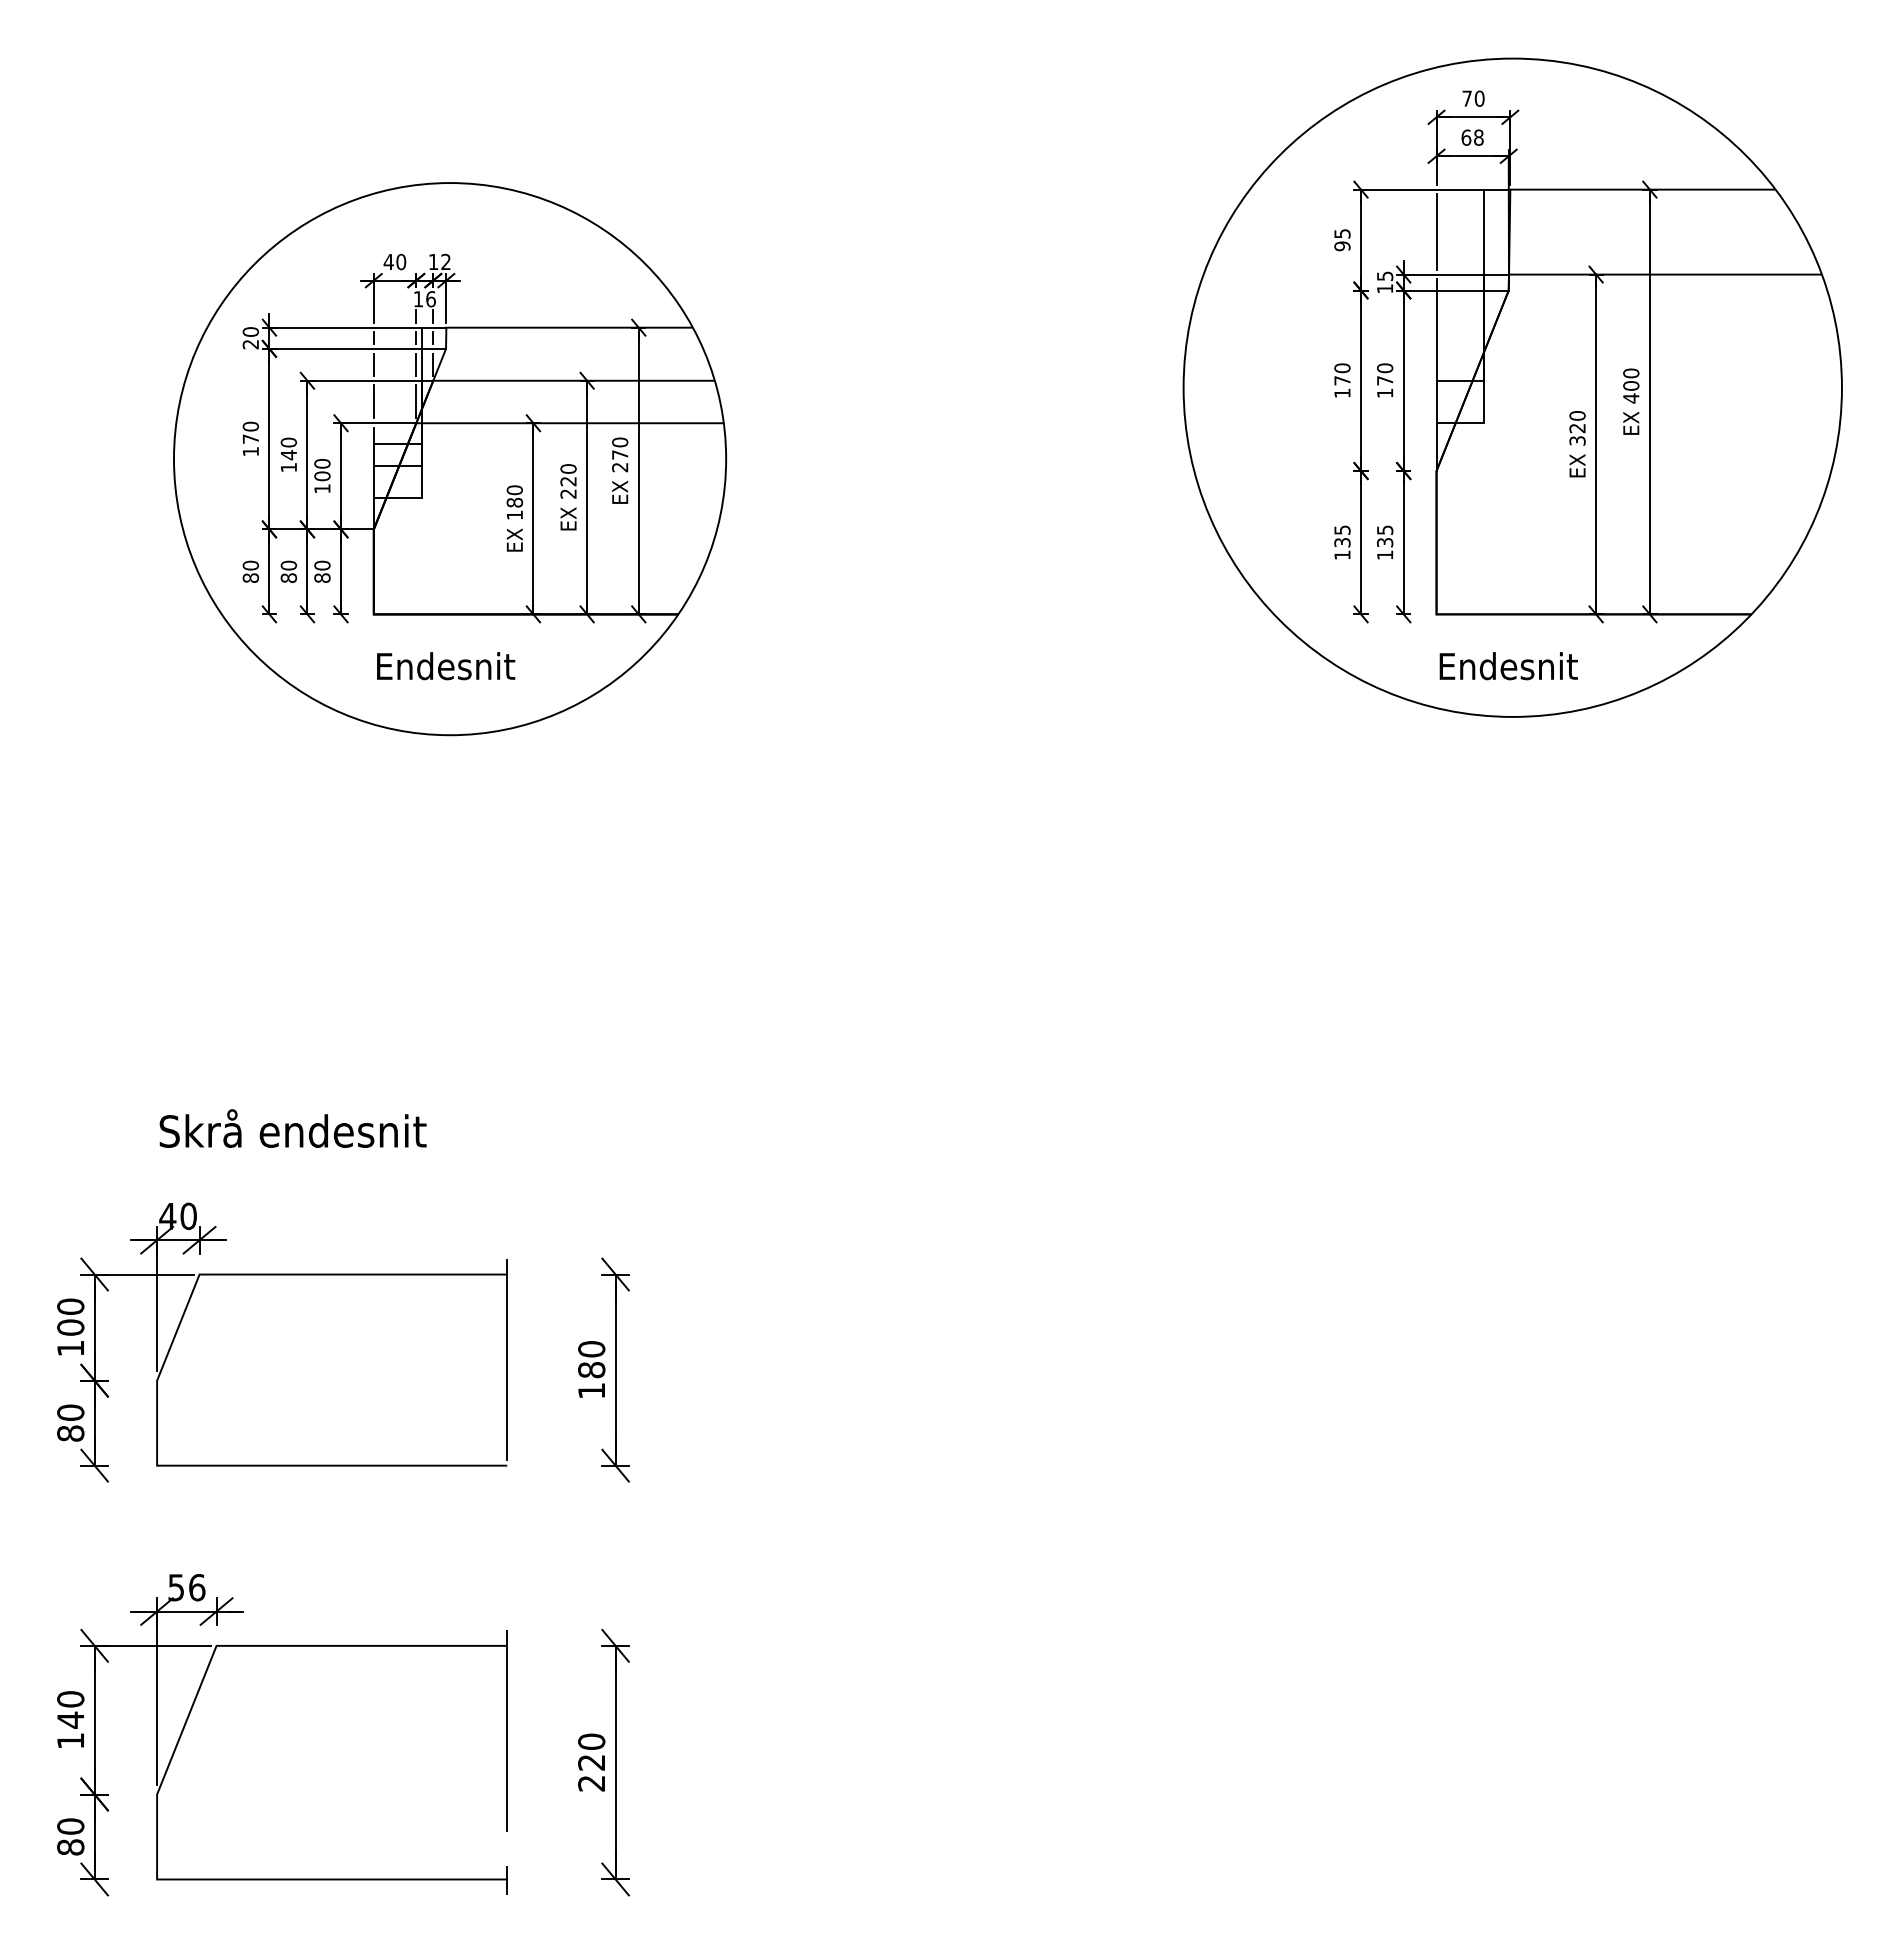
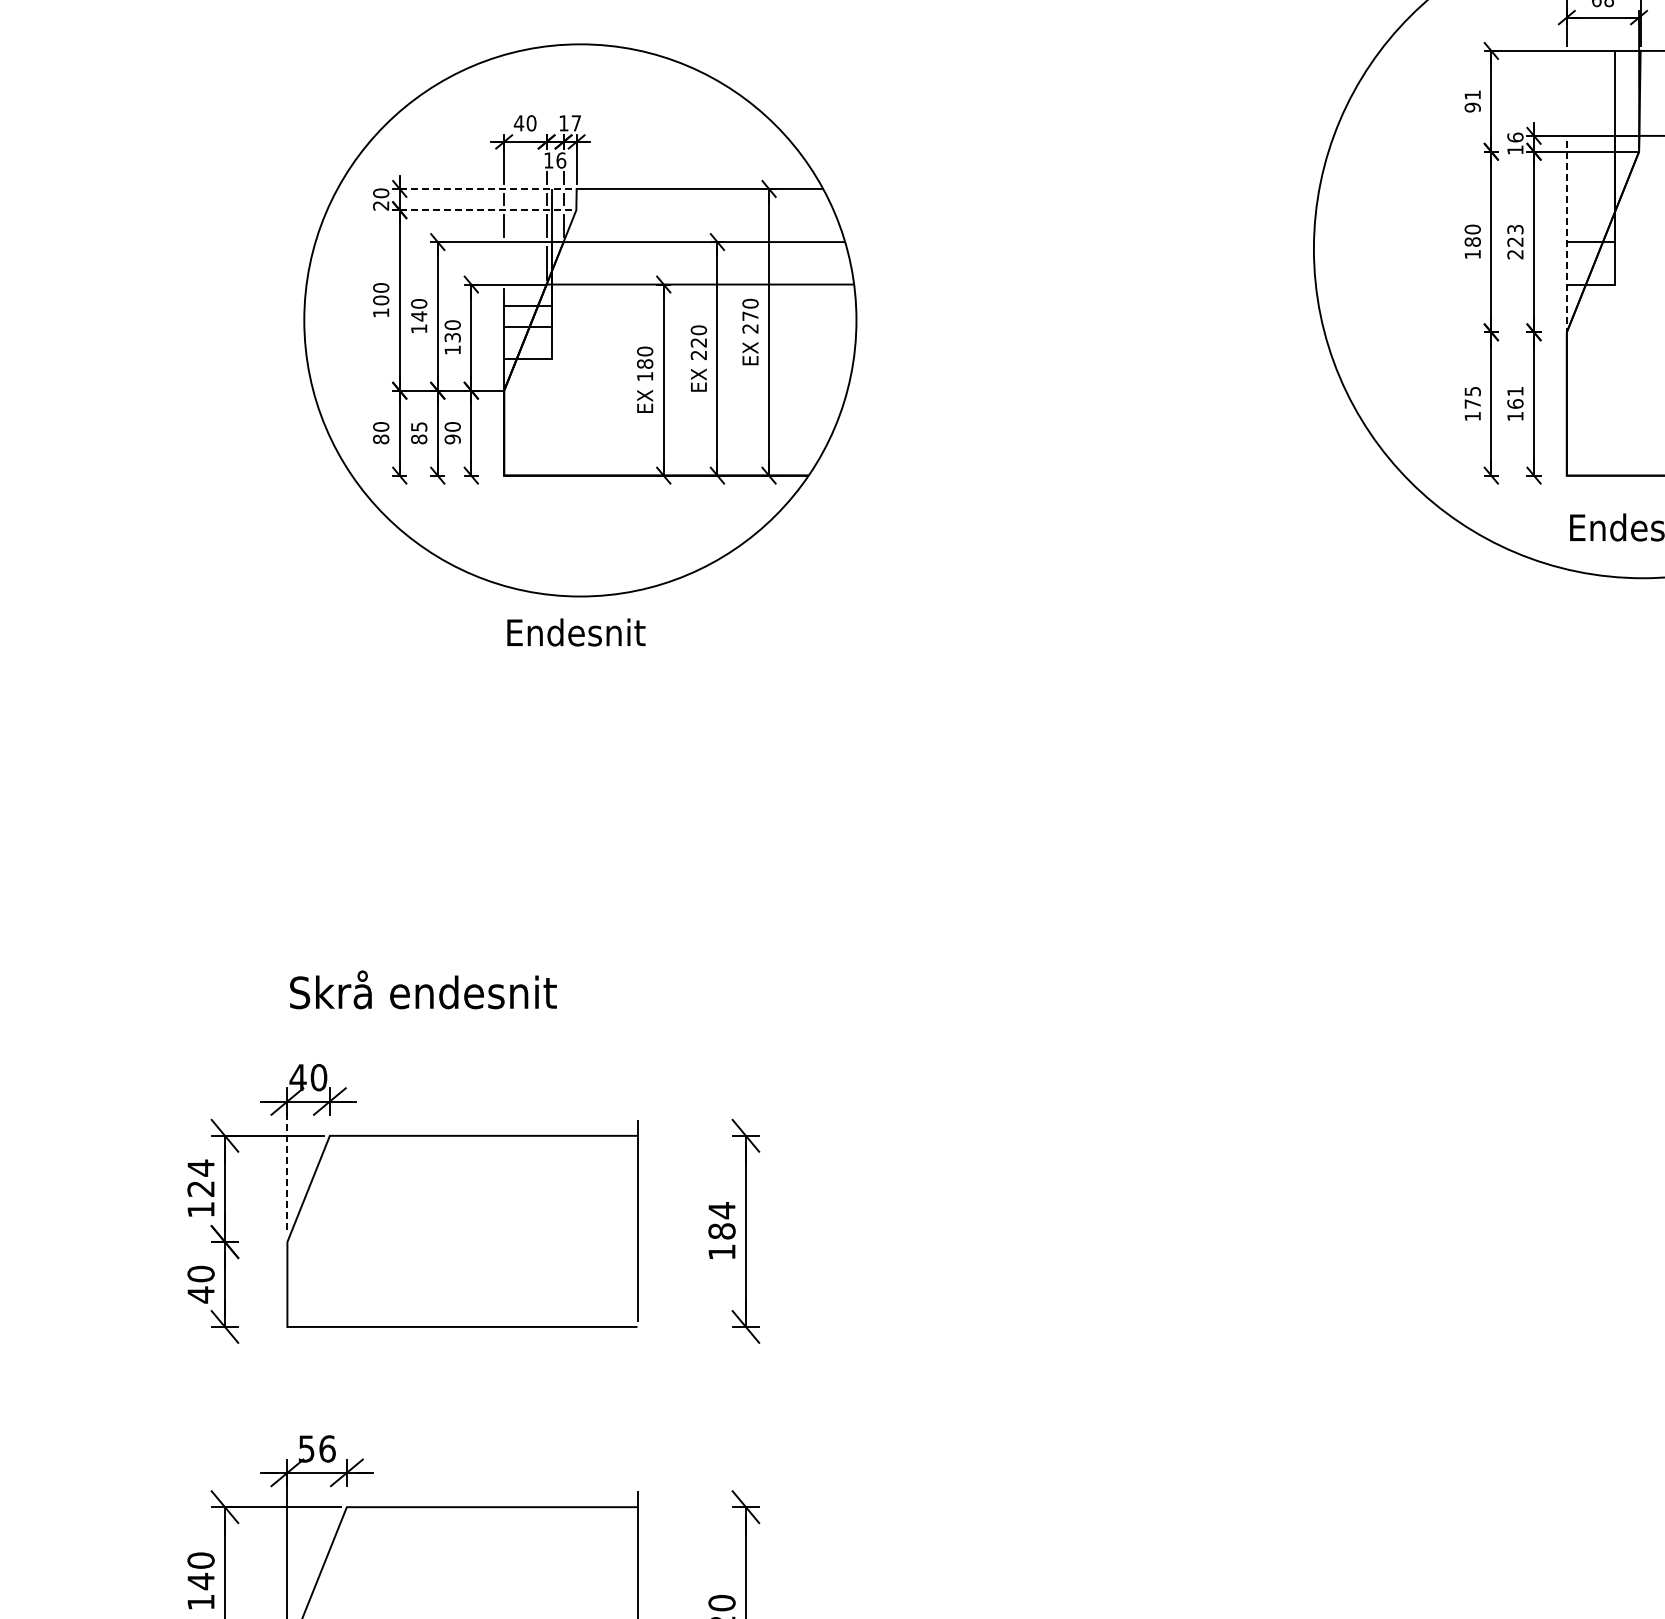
line: (1436, 231) -> (1566, 92), removed
text: (1342, 233) -> (1472, 94), 95 -> 91
text: (445, 261) -> (575, 122), 12 -> 17
text: (1385, 276) -> (1515, 137), 15 -> 16
line: (358, 327) -> (488, 188), solid -> dashed
line: (358, 348) -> (488, 209), solid -> dashed
line: (1436, 375) -> (1566, 236), solid -> dashed
text: (1342, 380) -> (1472, 241), 170 -> 180
text: (1385, 380) -> (1515, 241), 170 -> 223
line: (373, 401) -> (503, 262), removed
text: (250, 439) -> (380, 300), 170 -> 100
text: (322, 476) -> (452, 337), 100 -> 130
text: (1385, 536) -> (1515, 397), 135 -> 161
text: (1342, 542) -> (1472, 403), 135 -> 175
text: (288, 565) -> (418, 426), 80 -> 85
text: (322, 578) -> (452, 439), 80 -> 90
text: (446, 666) -> (576, 632), moved
line: (157, 1305) -> (287, 1166), solid -> dashed
text: (70, 1316) -> (200, 1177), 100 -> 124
text: (591, 1348) -> (721, 1209), 180 -> 184
text: (70, 1433) -> (200, 1294), 80 -> 40

